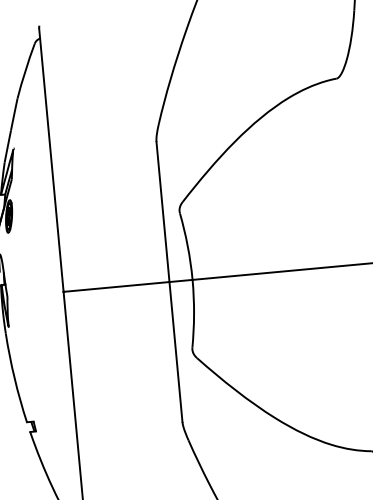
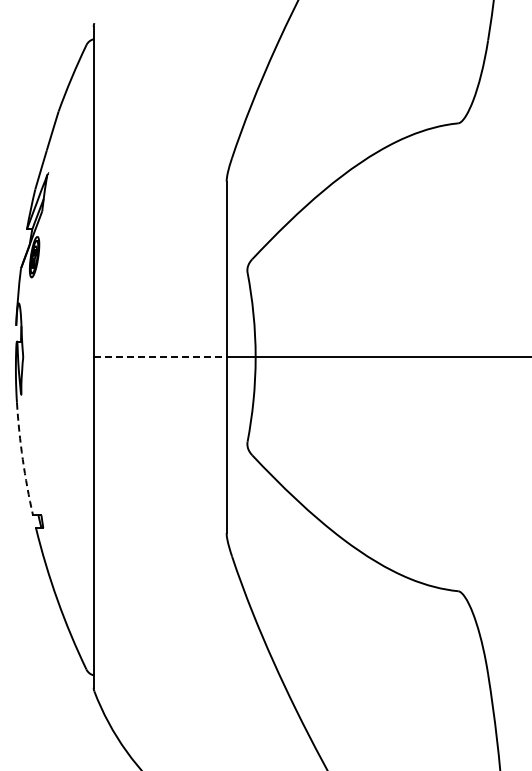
line: (117, 287) -> (161, 357), solid -> dashed
arc: (14, 378) -> (22, 459), solid -> dashed

